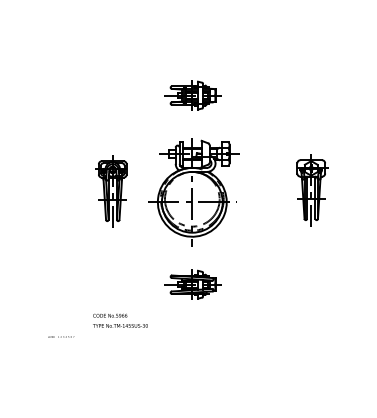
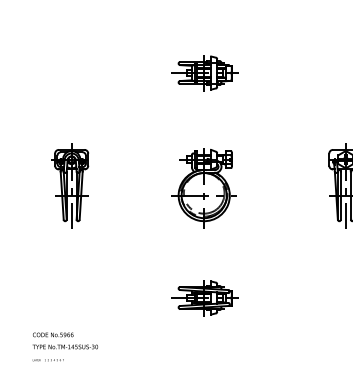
part: (111, 191) -> (70, 185), moved
part: (191, 192) -> (203, 188), size x0.62
text: (120, 320) -> (65, 340), moved

